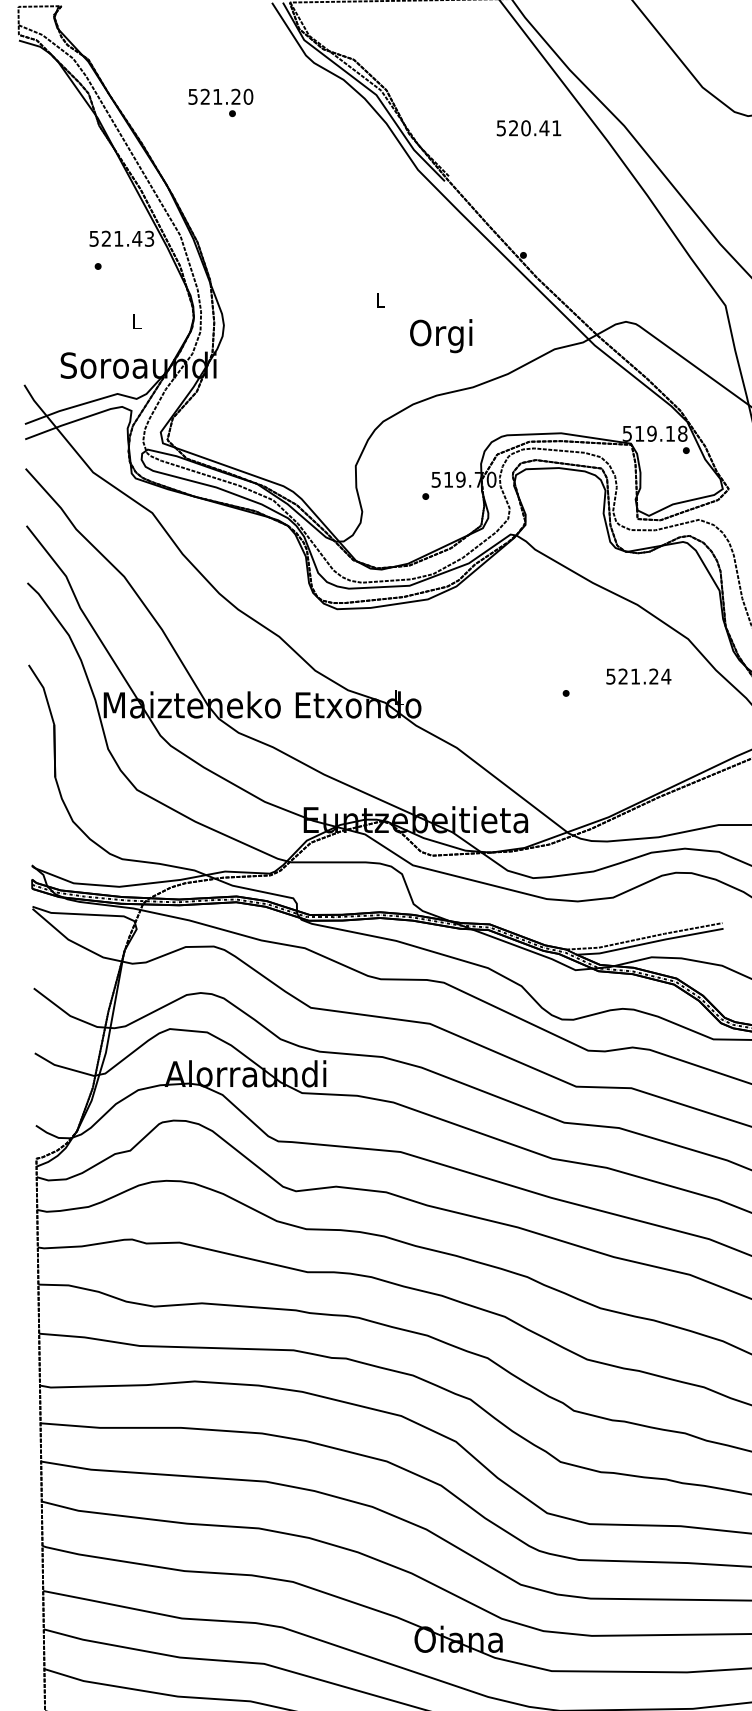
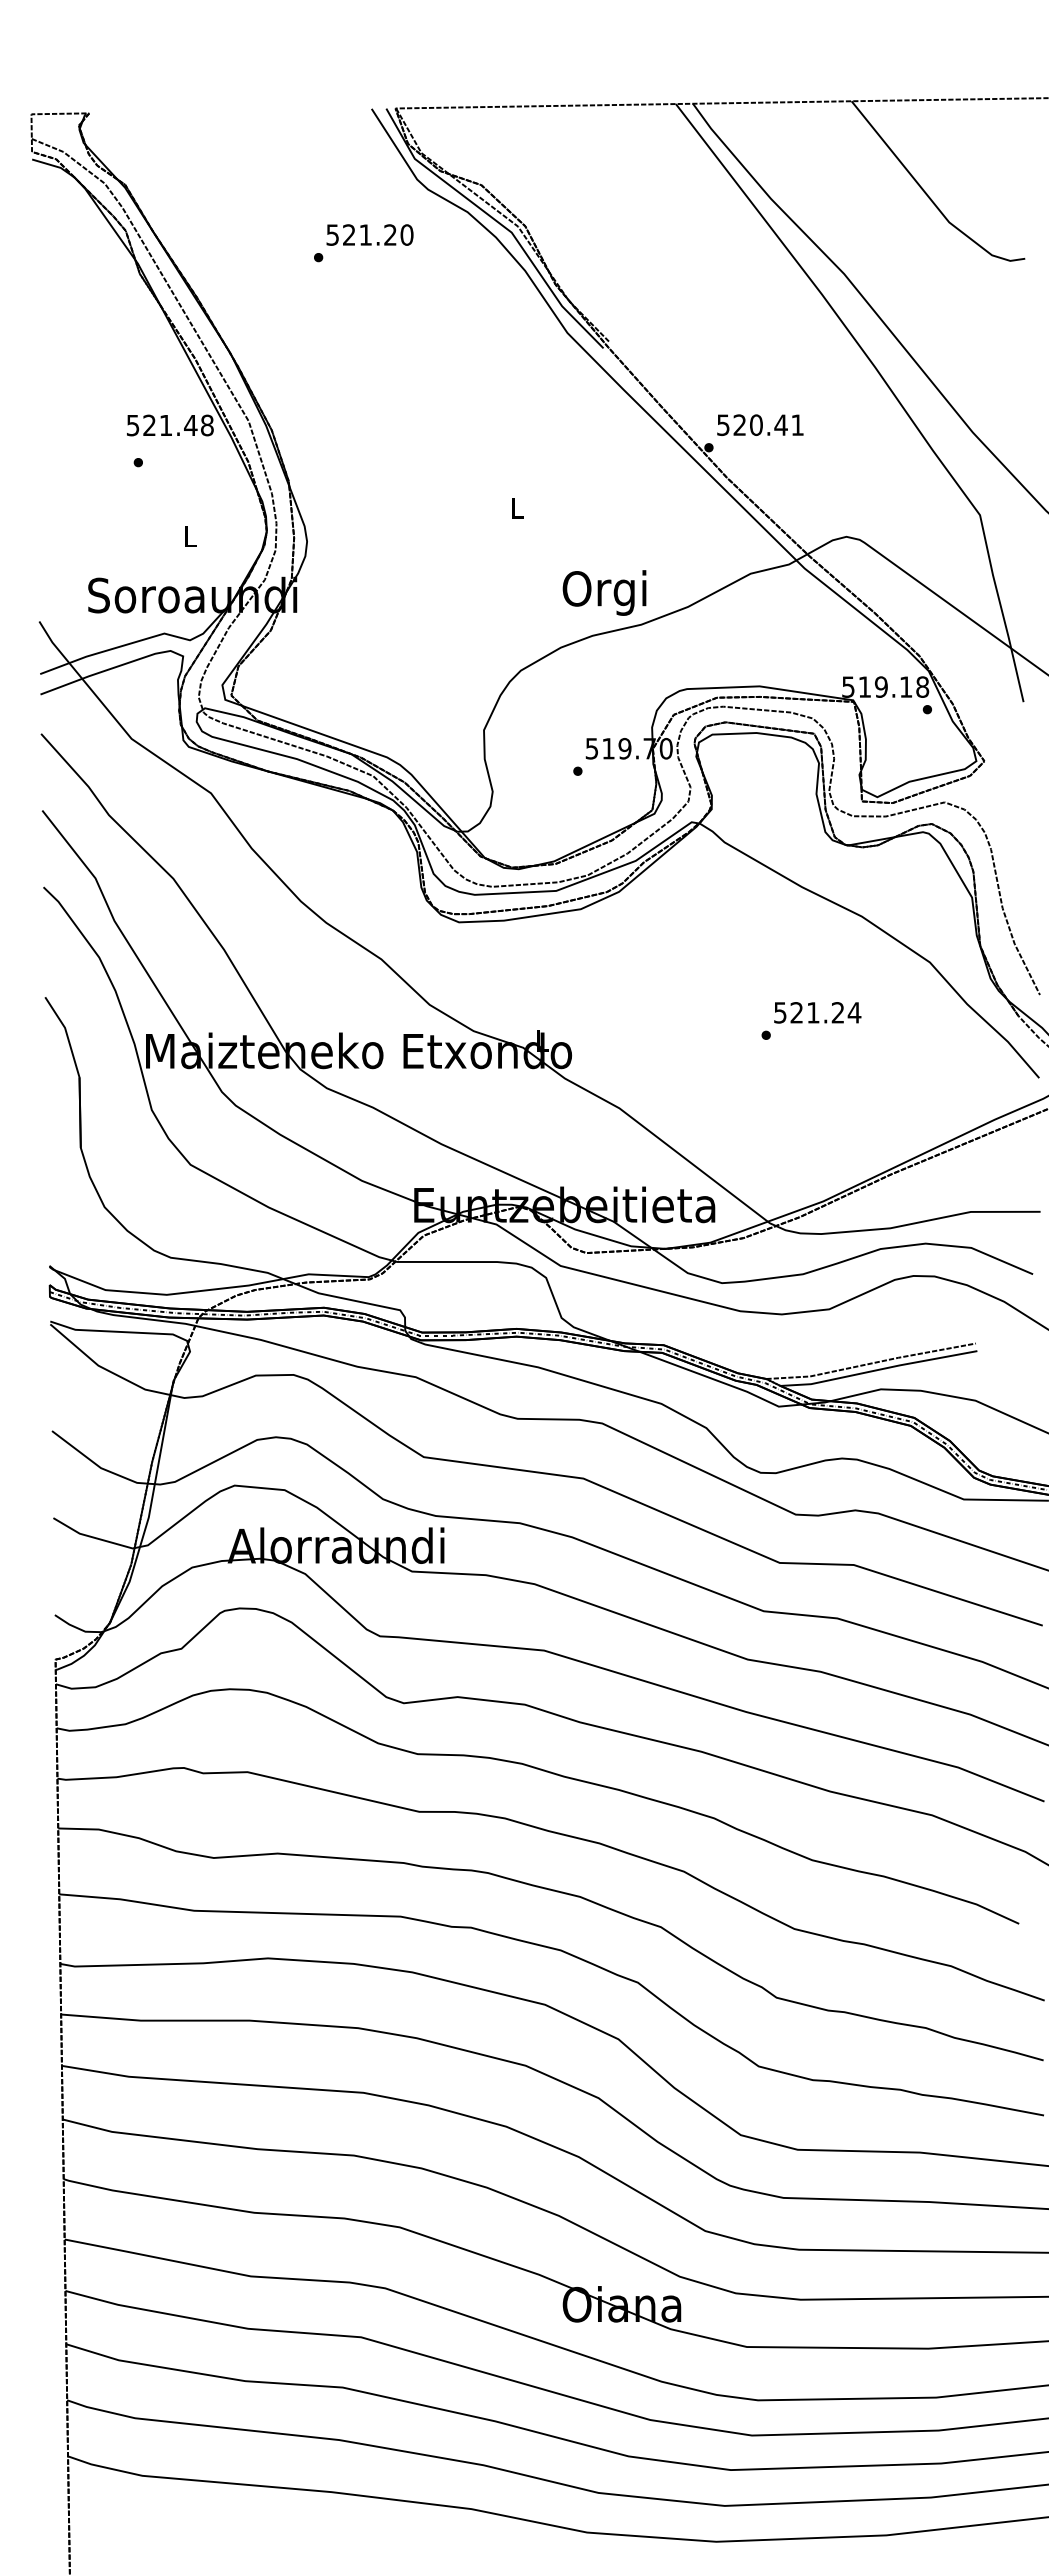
text: (220, 96) -> (369, 234), moved
text: (529, 127) -> (760, 424), moved
text: (149, 238) -> (207, 425), 521.43 -> 521.48
text: (441, 335) -> (604, 592), moved
text: (638, 676) -> (817, 1012), moved

